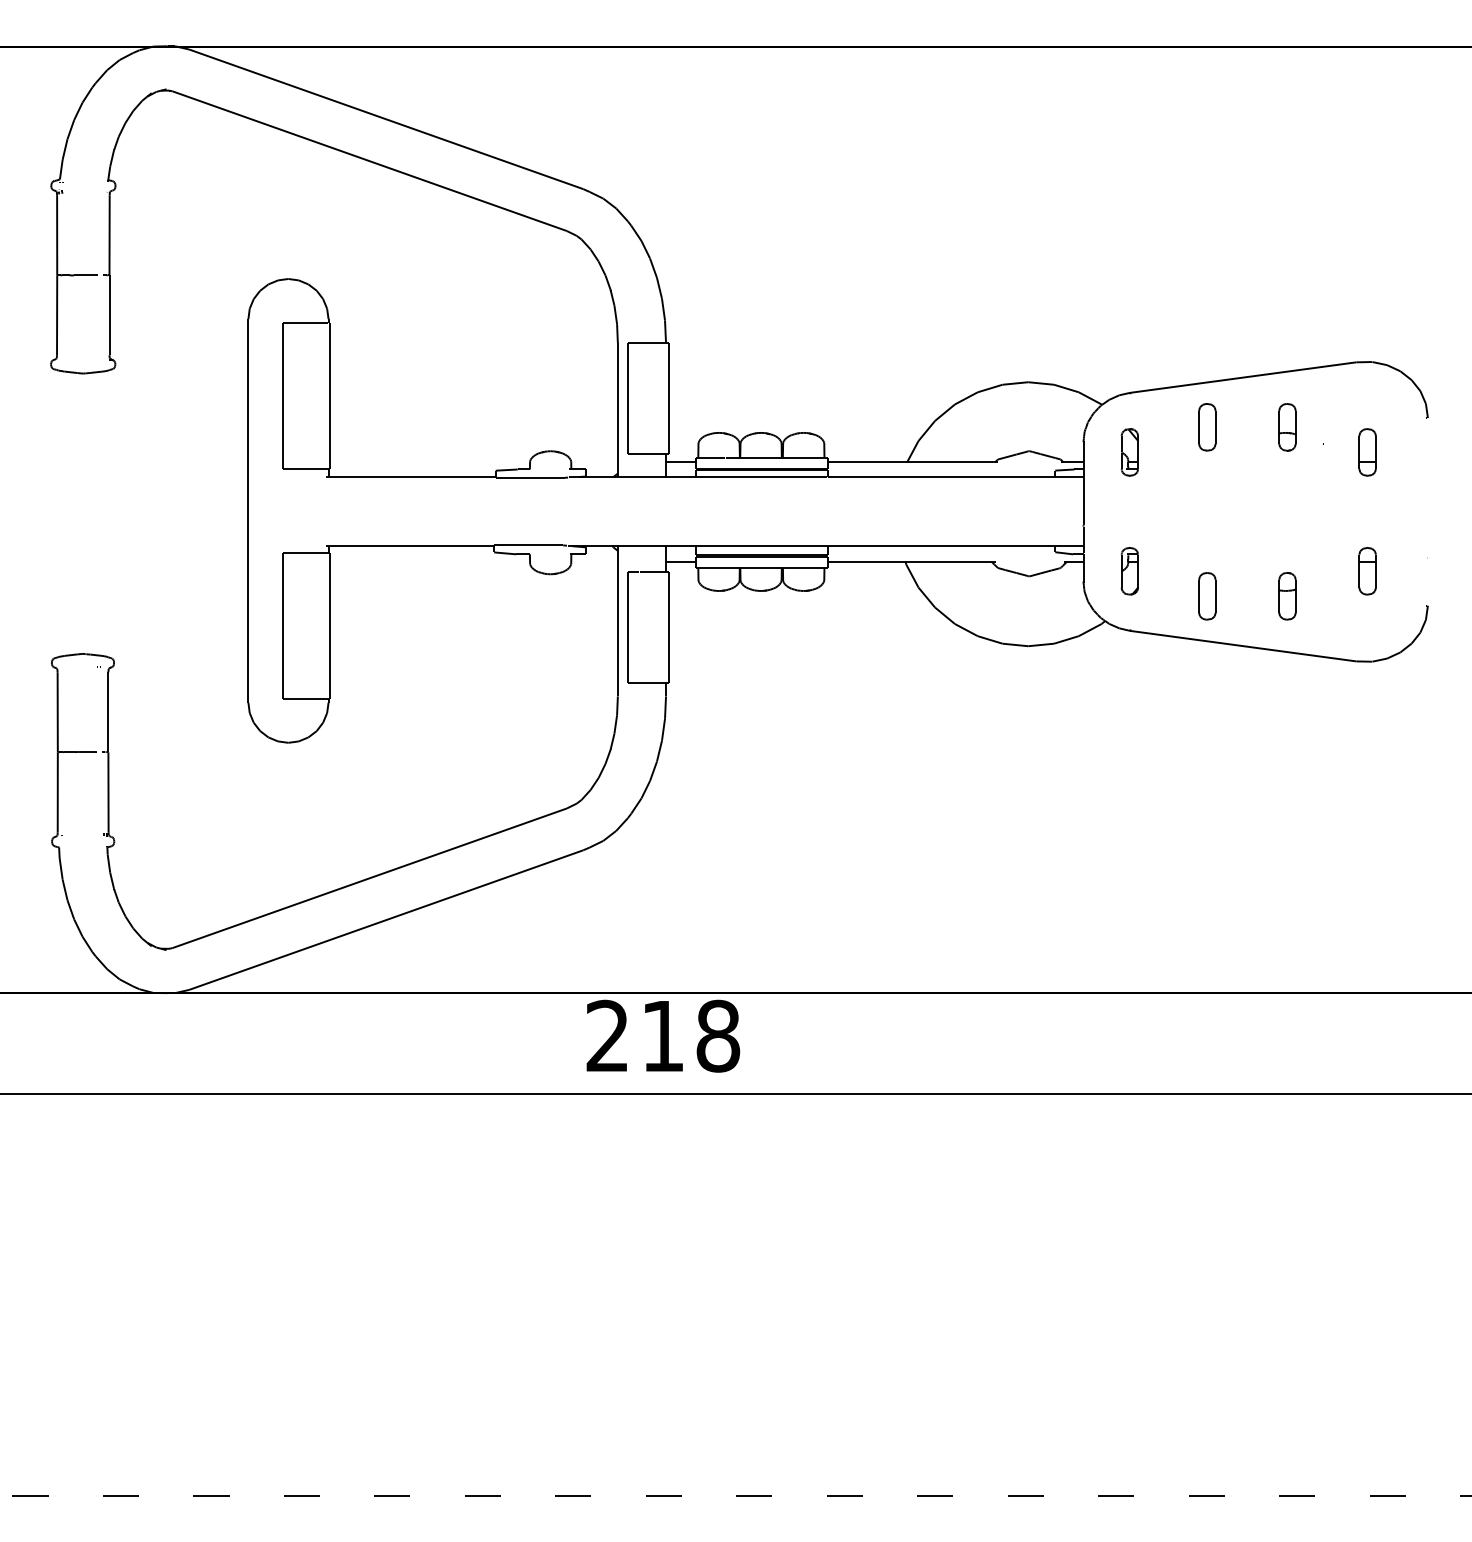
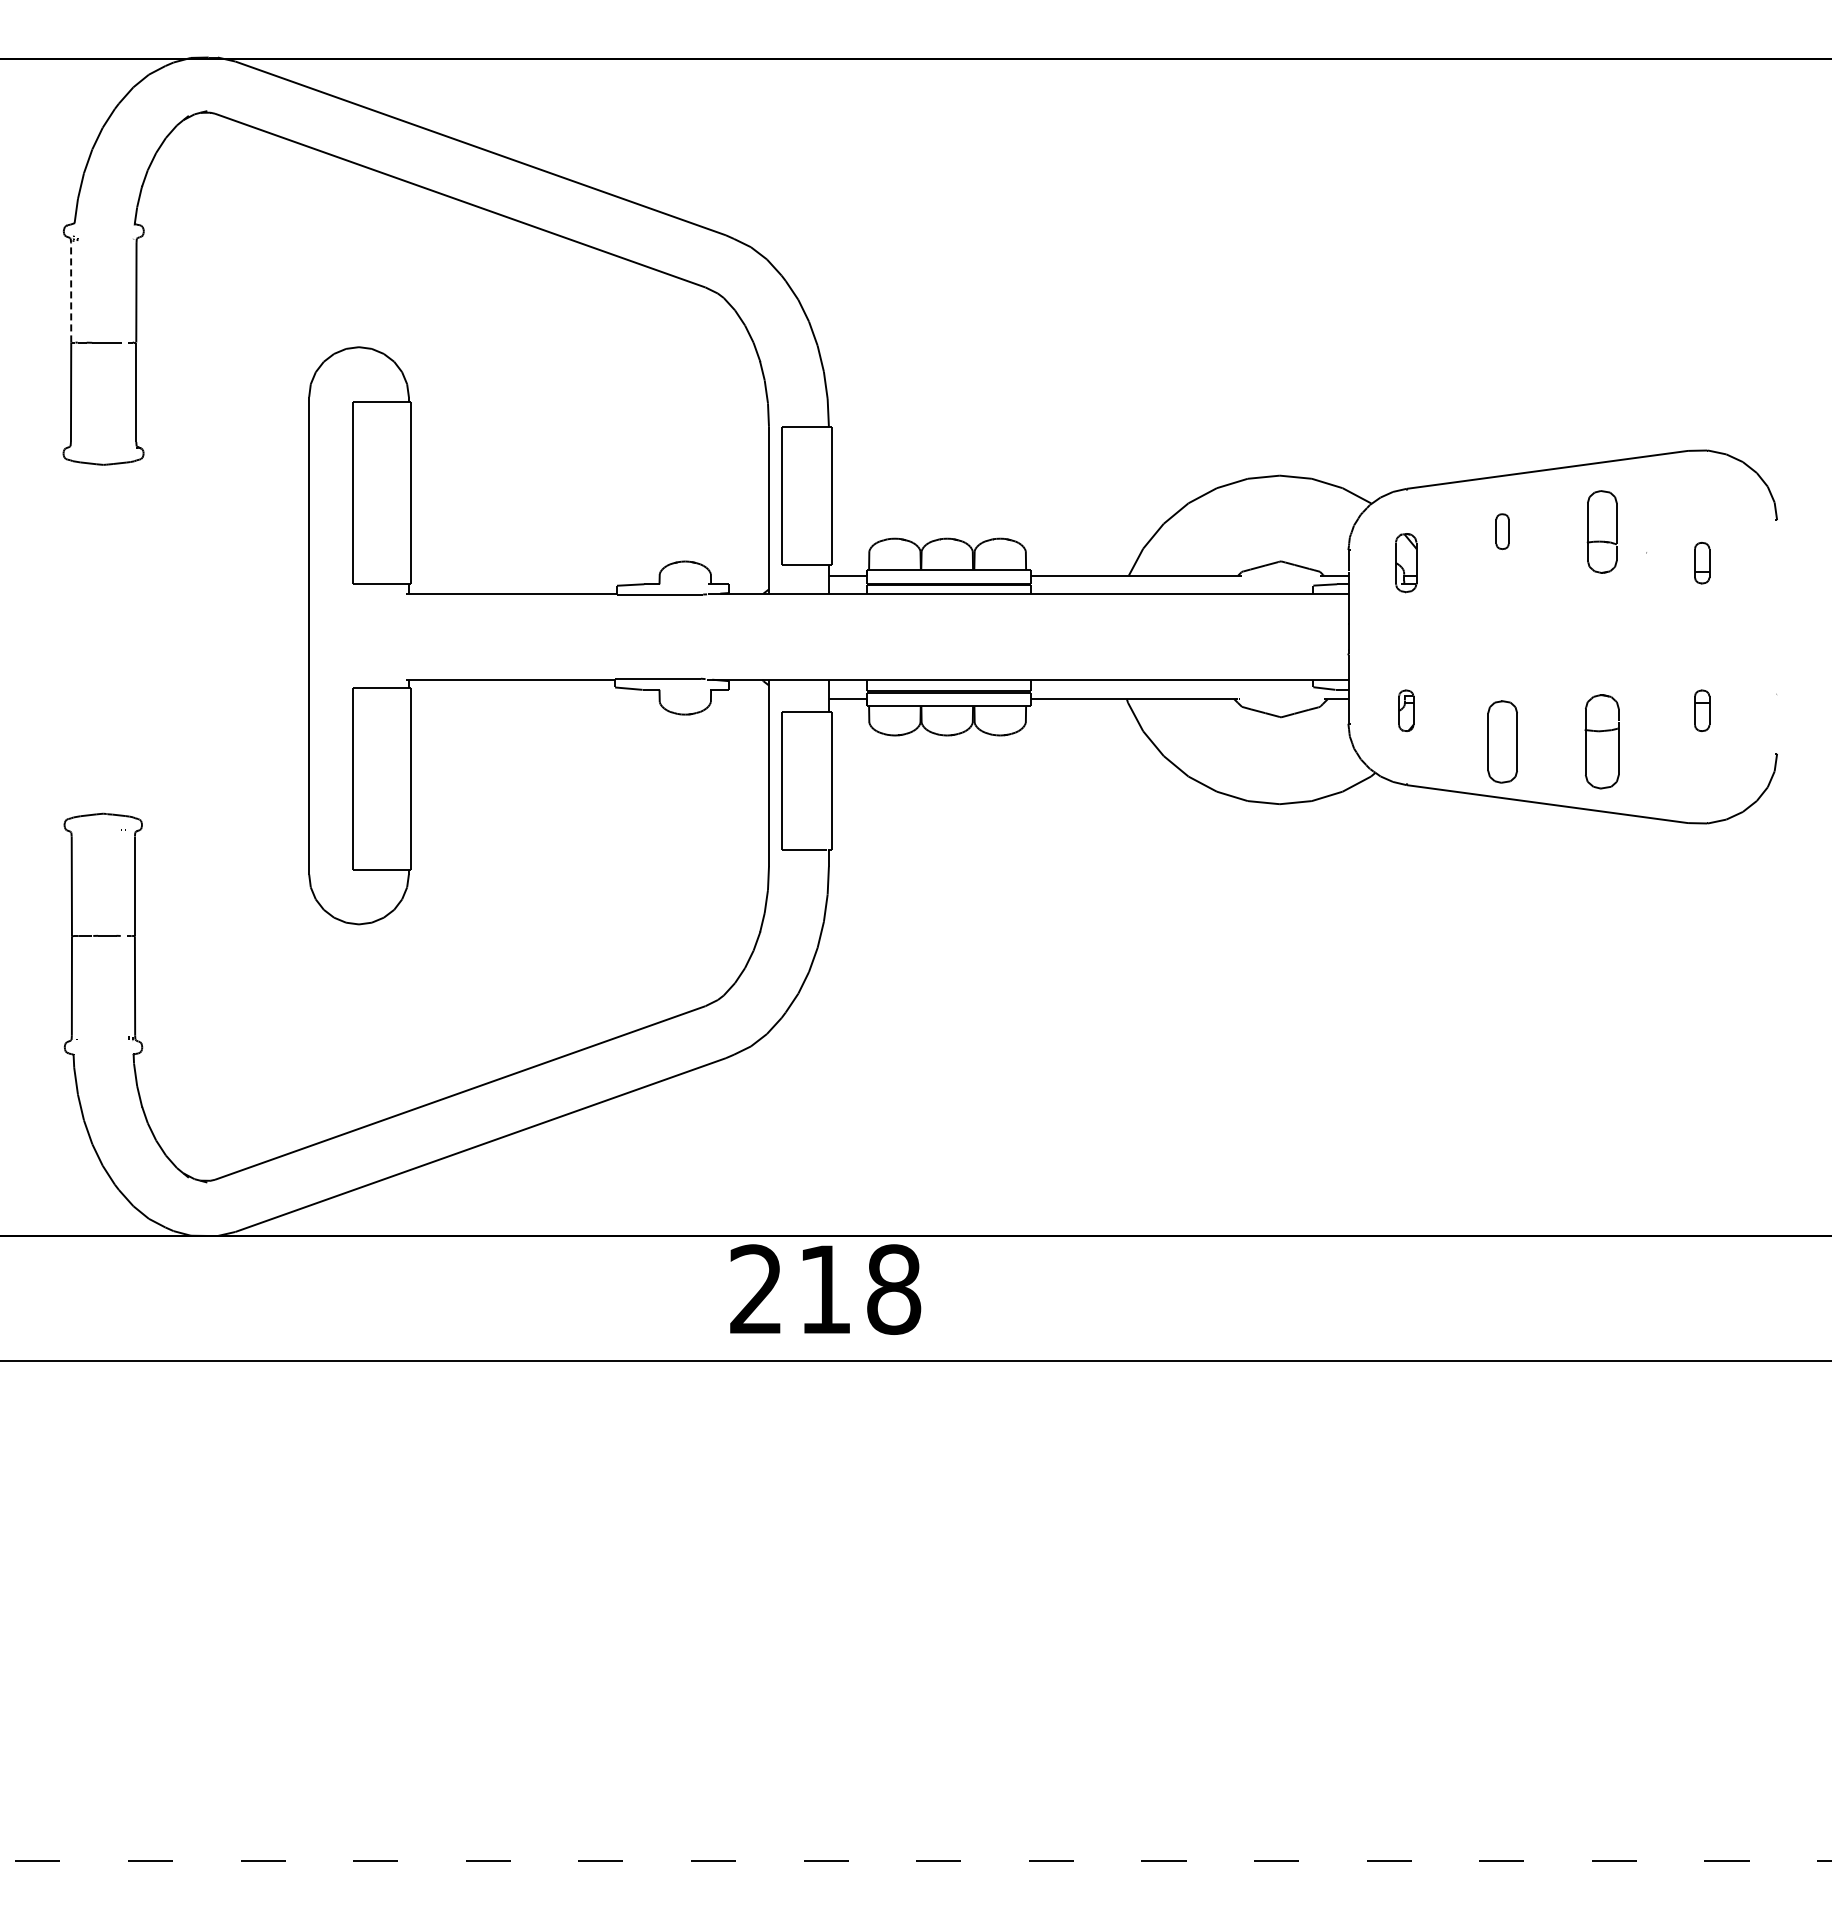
line: (57, 235) -> (71, 292), solid -> dashed
part: (1207, 427) -> (1502, 531), size x0.6
part: (1287, 427) -> (1602, 531), size x1.4
part: (1367, 452) -> (1702, 563), size x0.7
part: (1130, 570) -> (1406, 710), size x0.7
part: (1367, 570) -> (1702, 710), size x0.7
part: (1207, 596) -> (1502, 742), size x1.4
part: (1287, 596) -> (1602, 742), size x1.6

